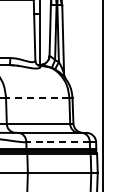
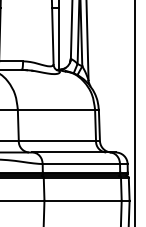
line: (37, 97) -> (56, 109), dashed -> solid
line: (58, 142) -> (81, 164), dashed -> solid

